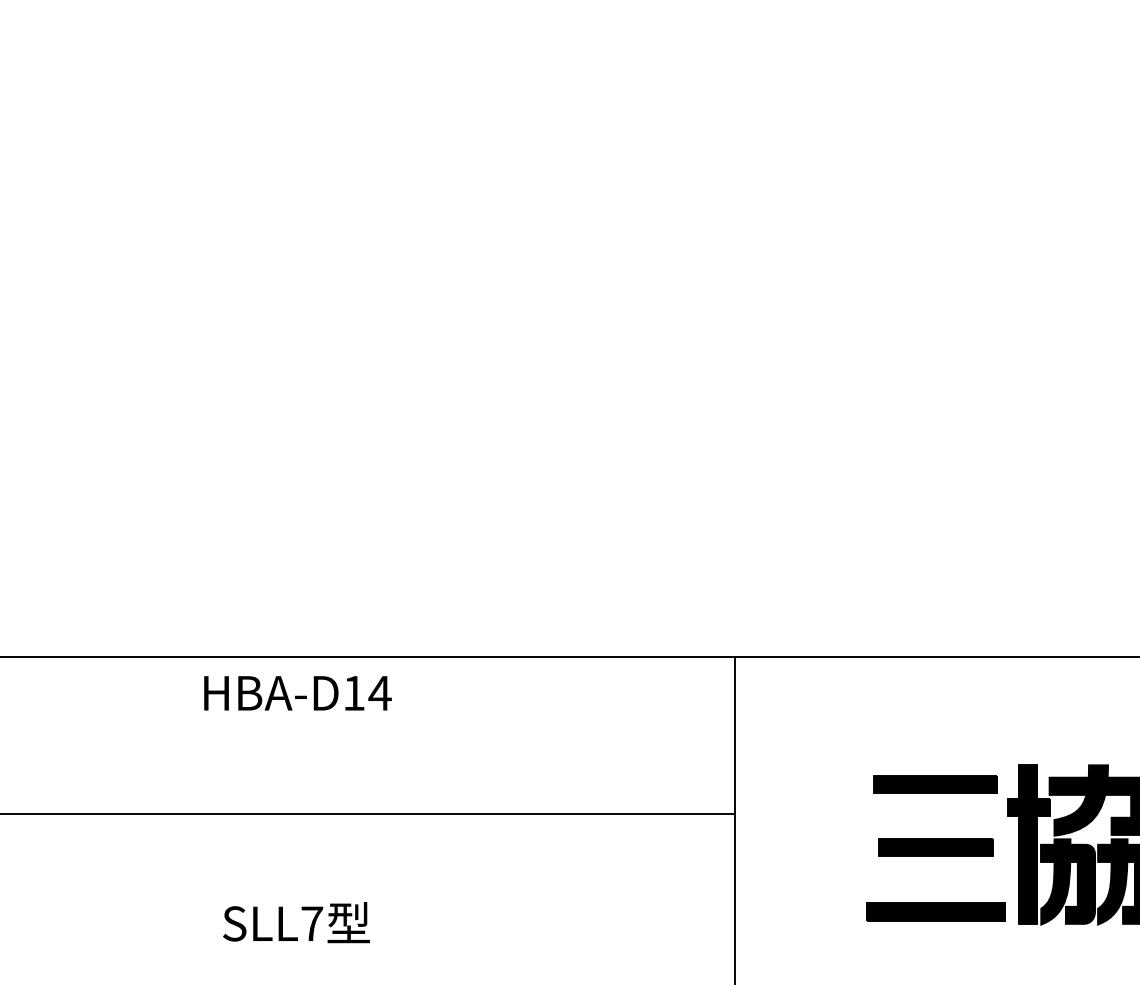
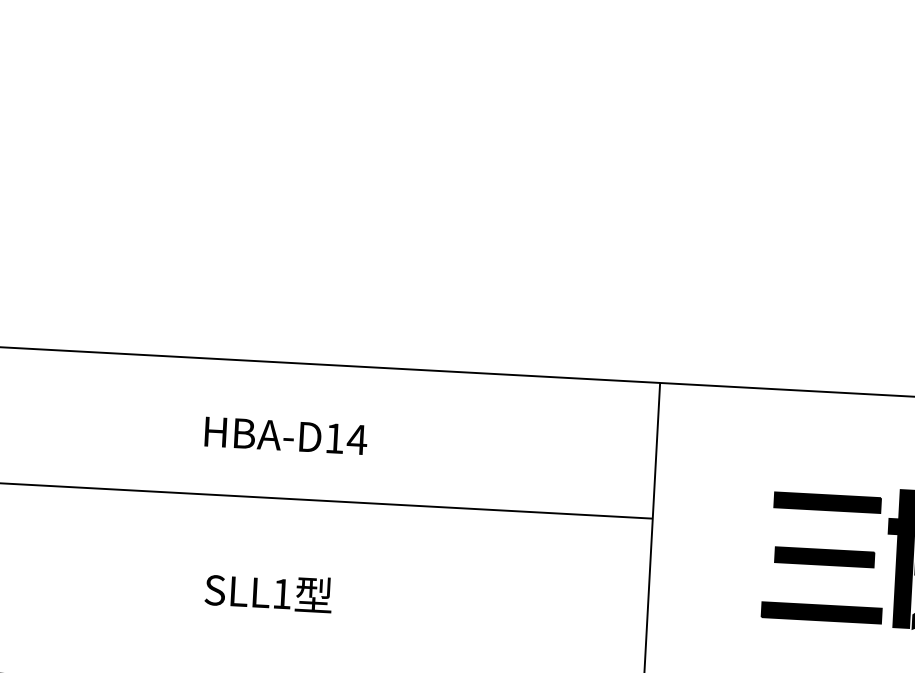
text: (297, 693) -> (285, 436), moved
text: (312, 923) -> (282, 593), SLL7 -> SLL1

